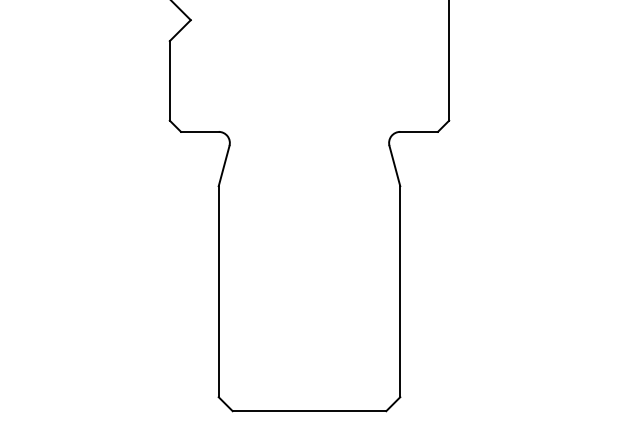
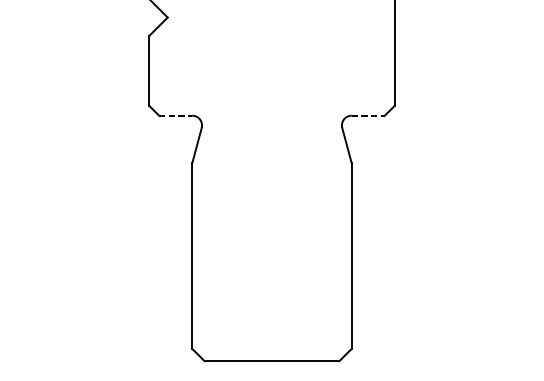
line: (199, 131) -> (175, 115), solid -> dashed
line: (419, 131) -> (368, 115), solid -> dashed

